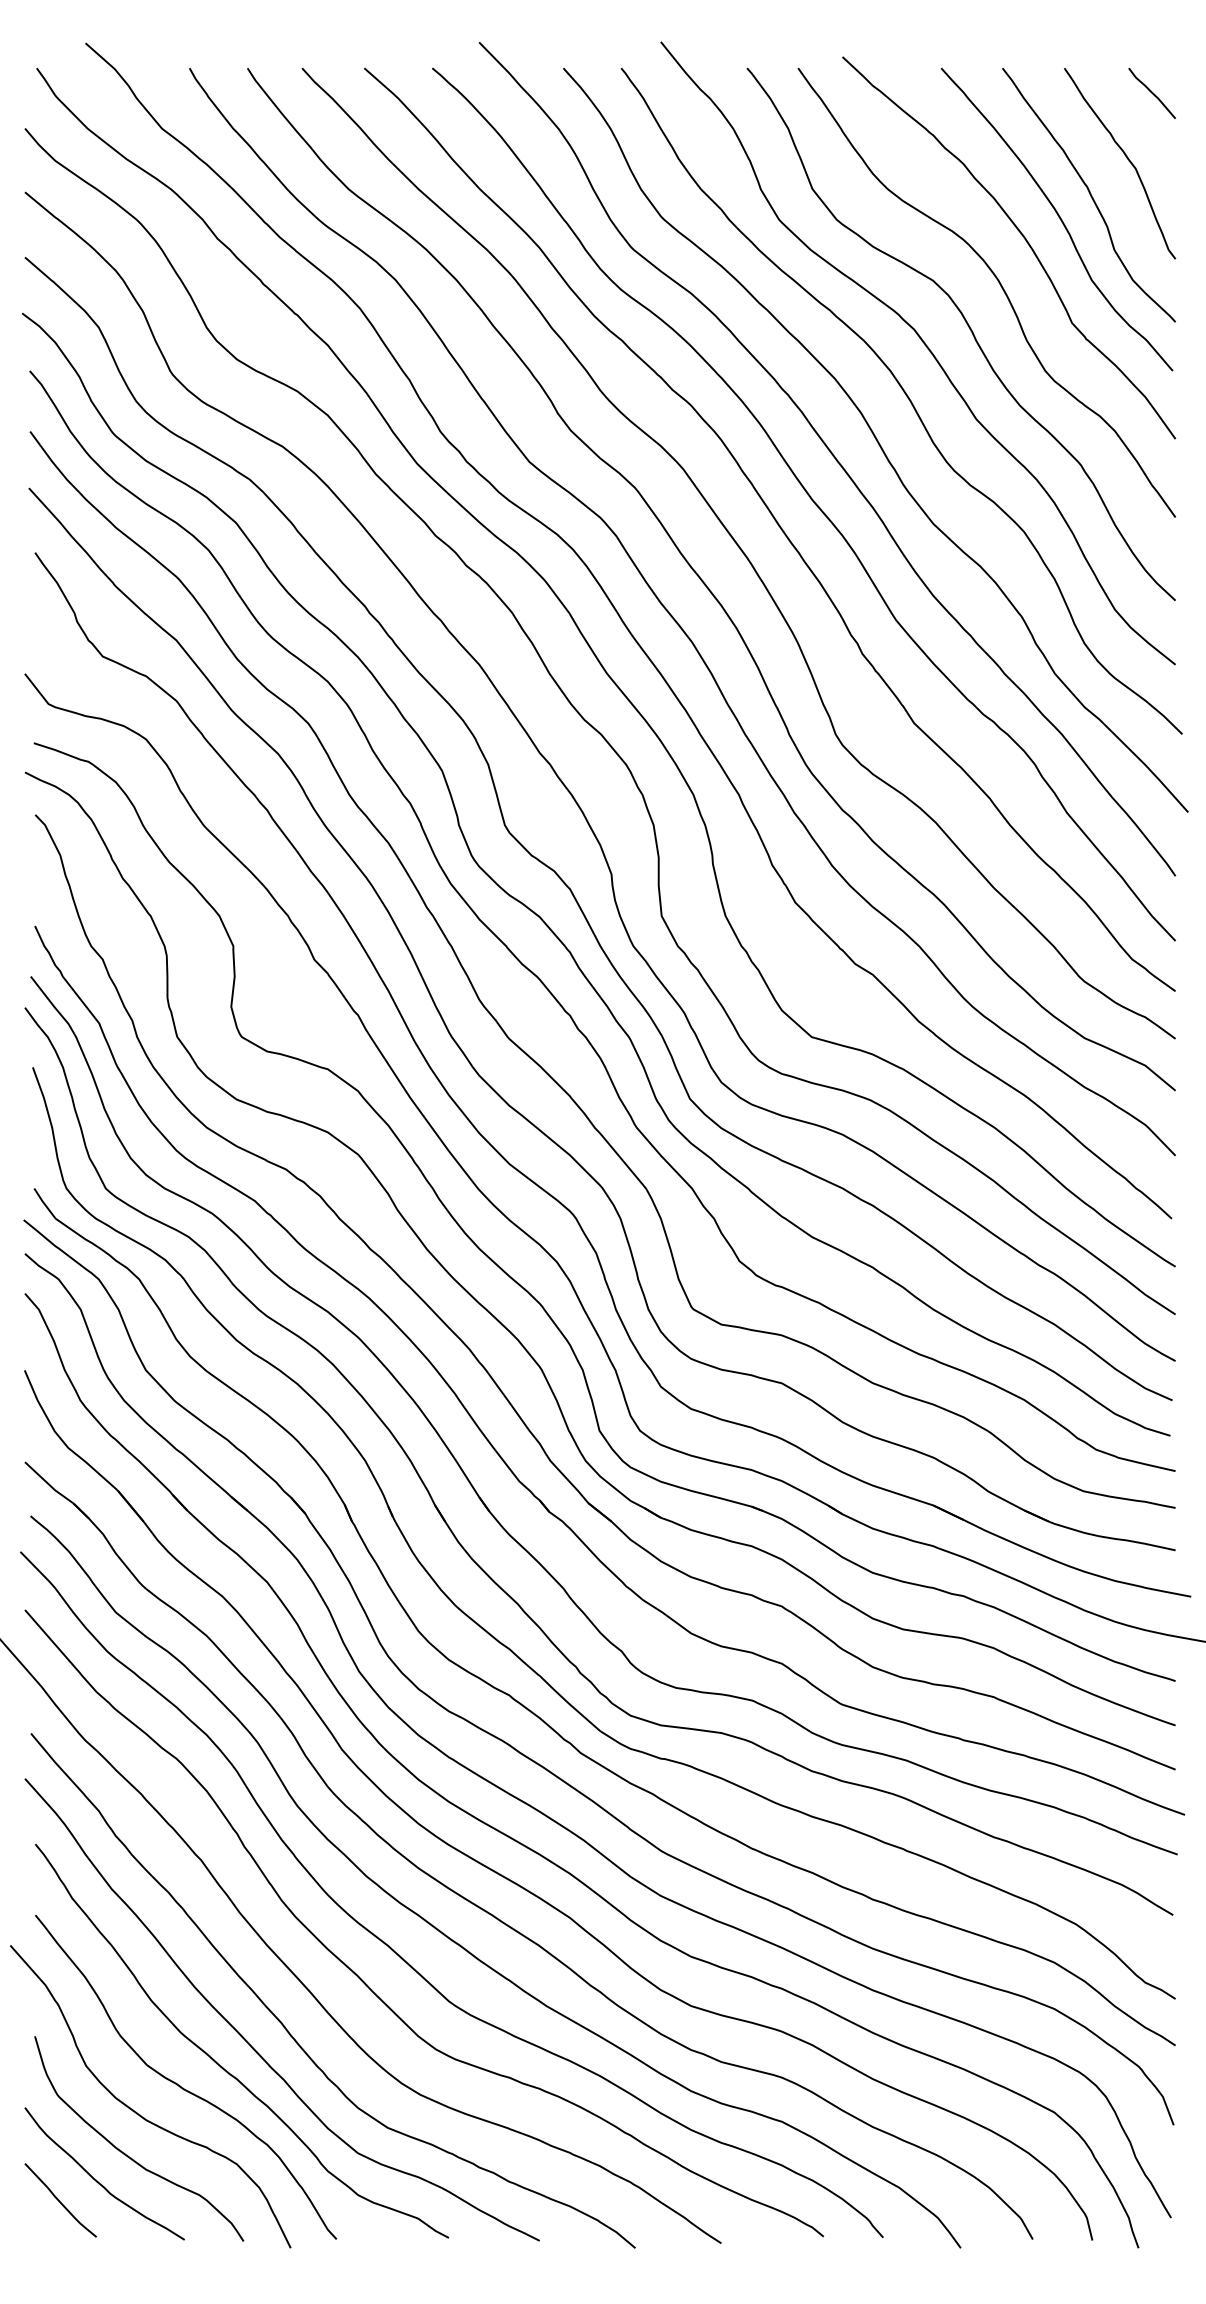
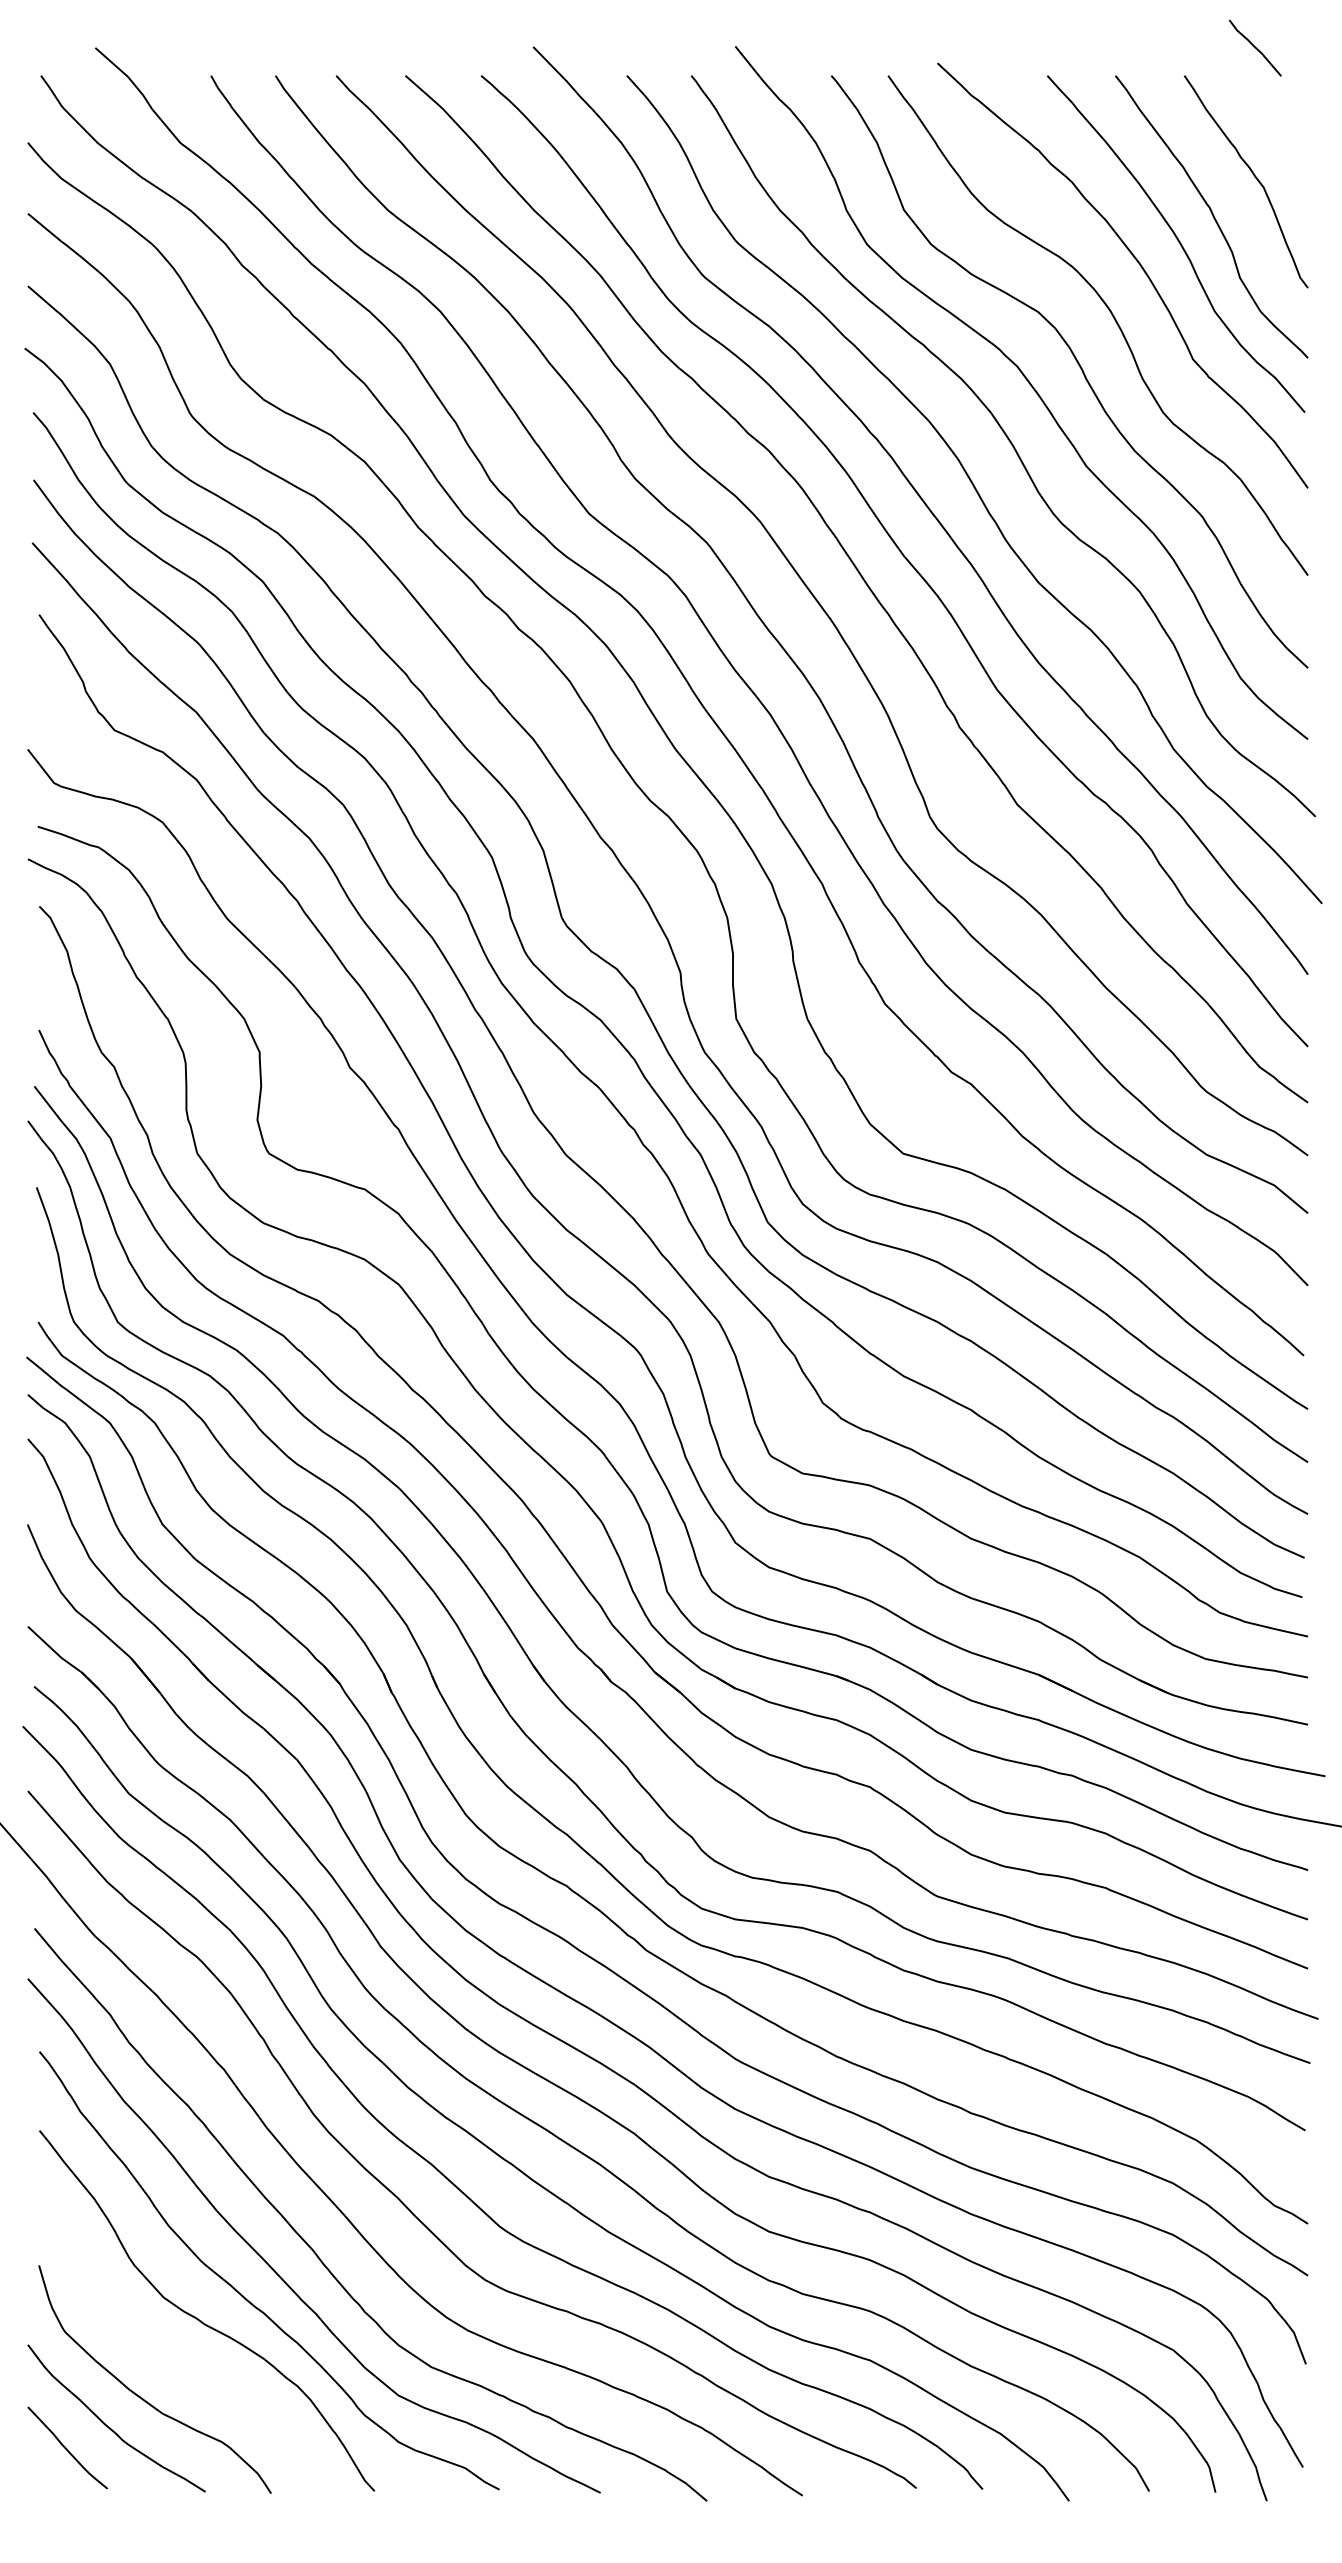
curve: (1151, 92) -> (1254, 47), moved
curve: (136, 2111) -> (151, 2349), removed

